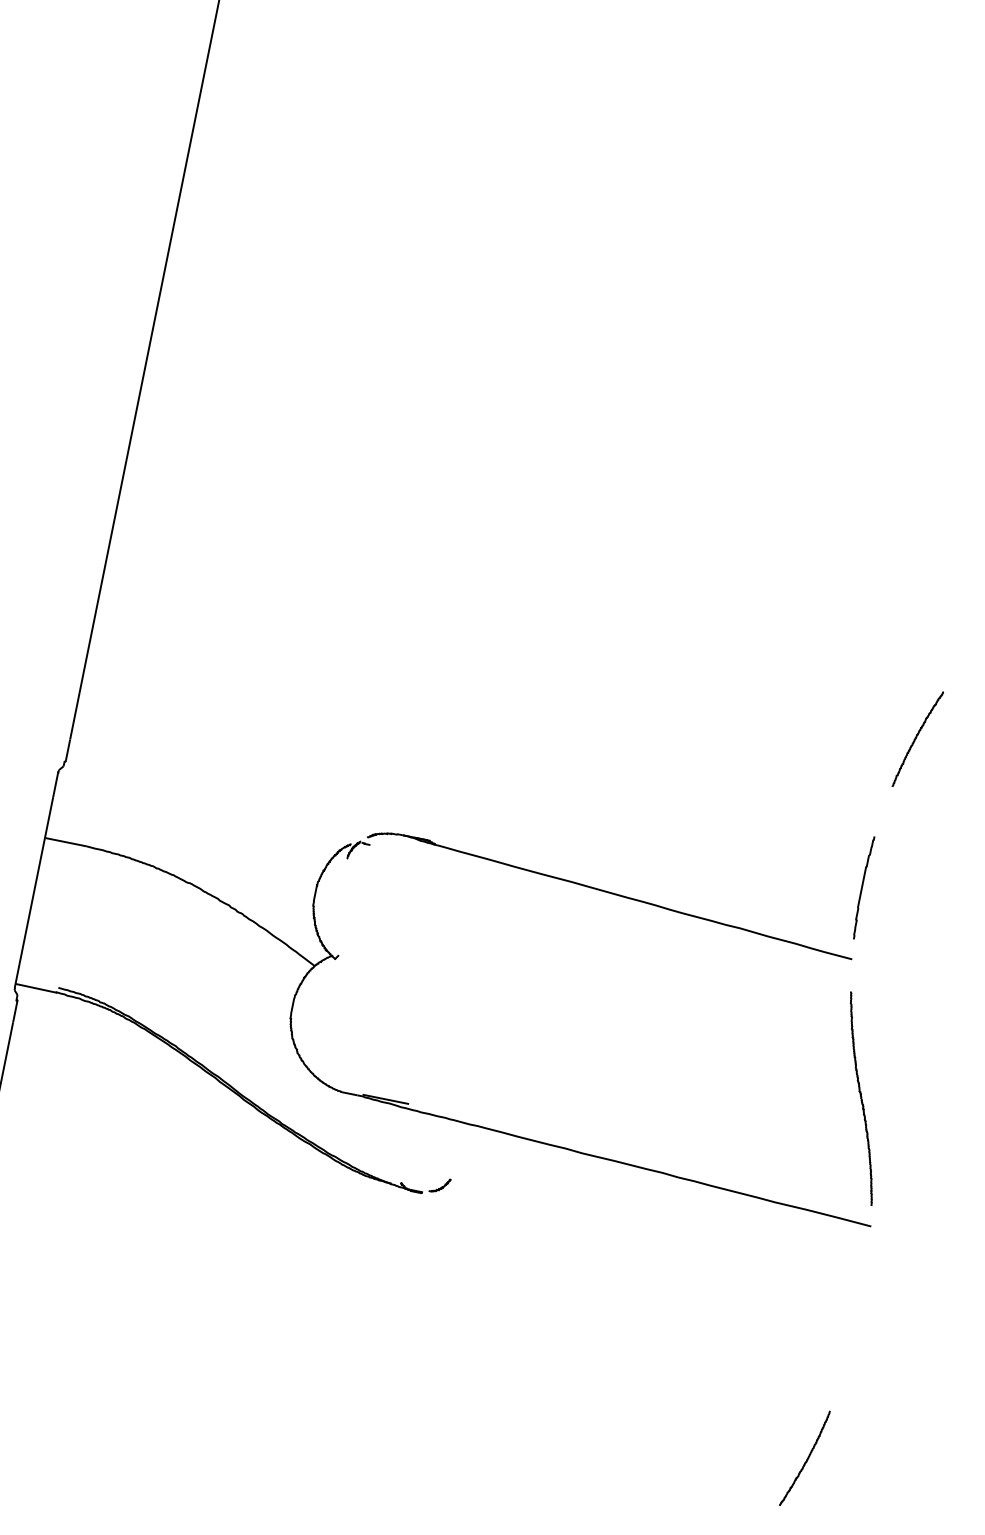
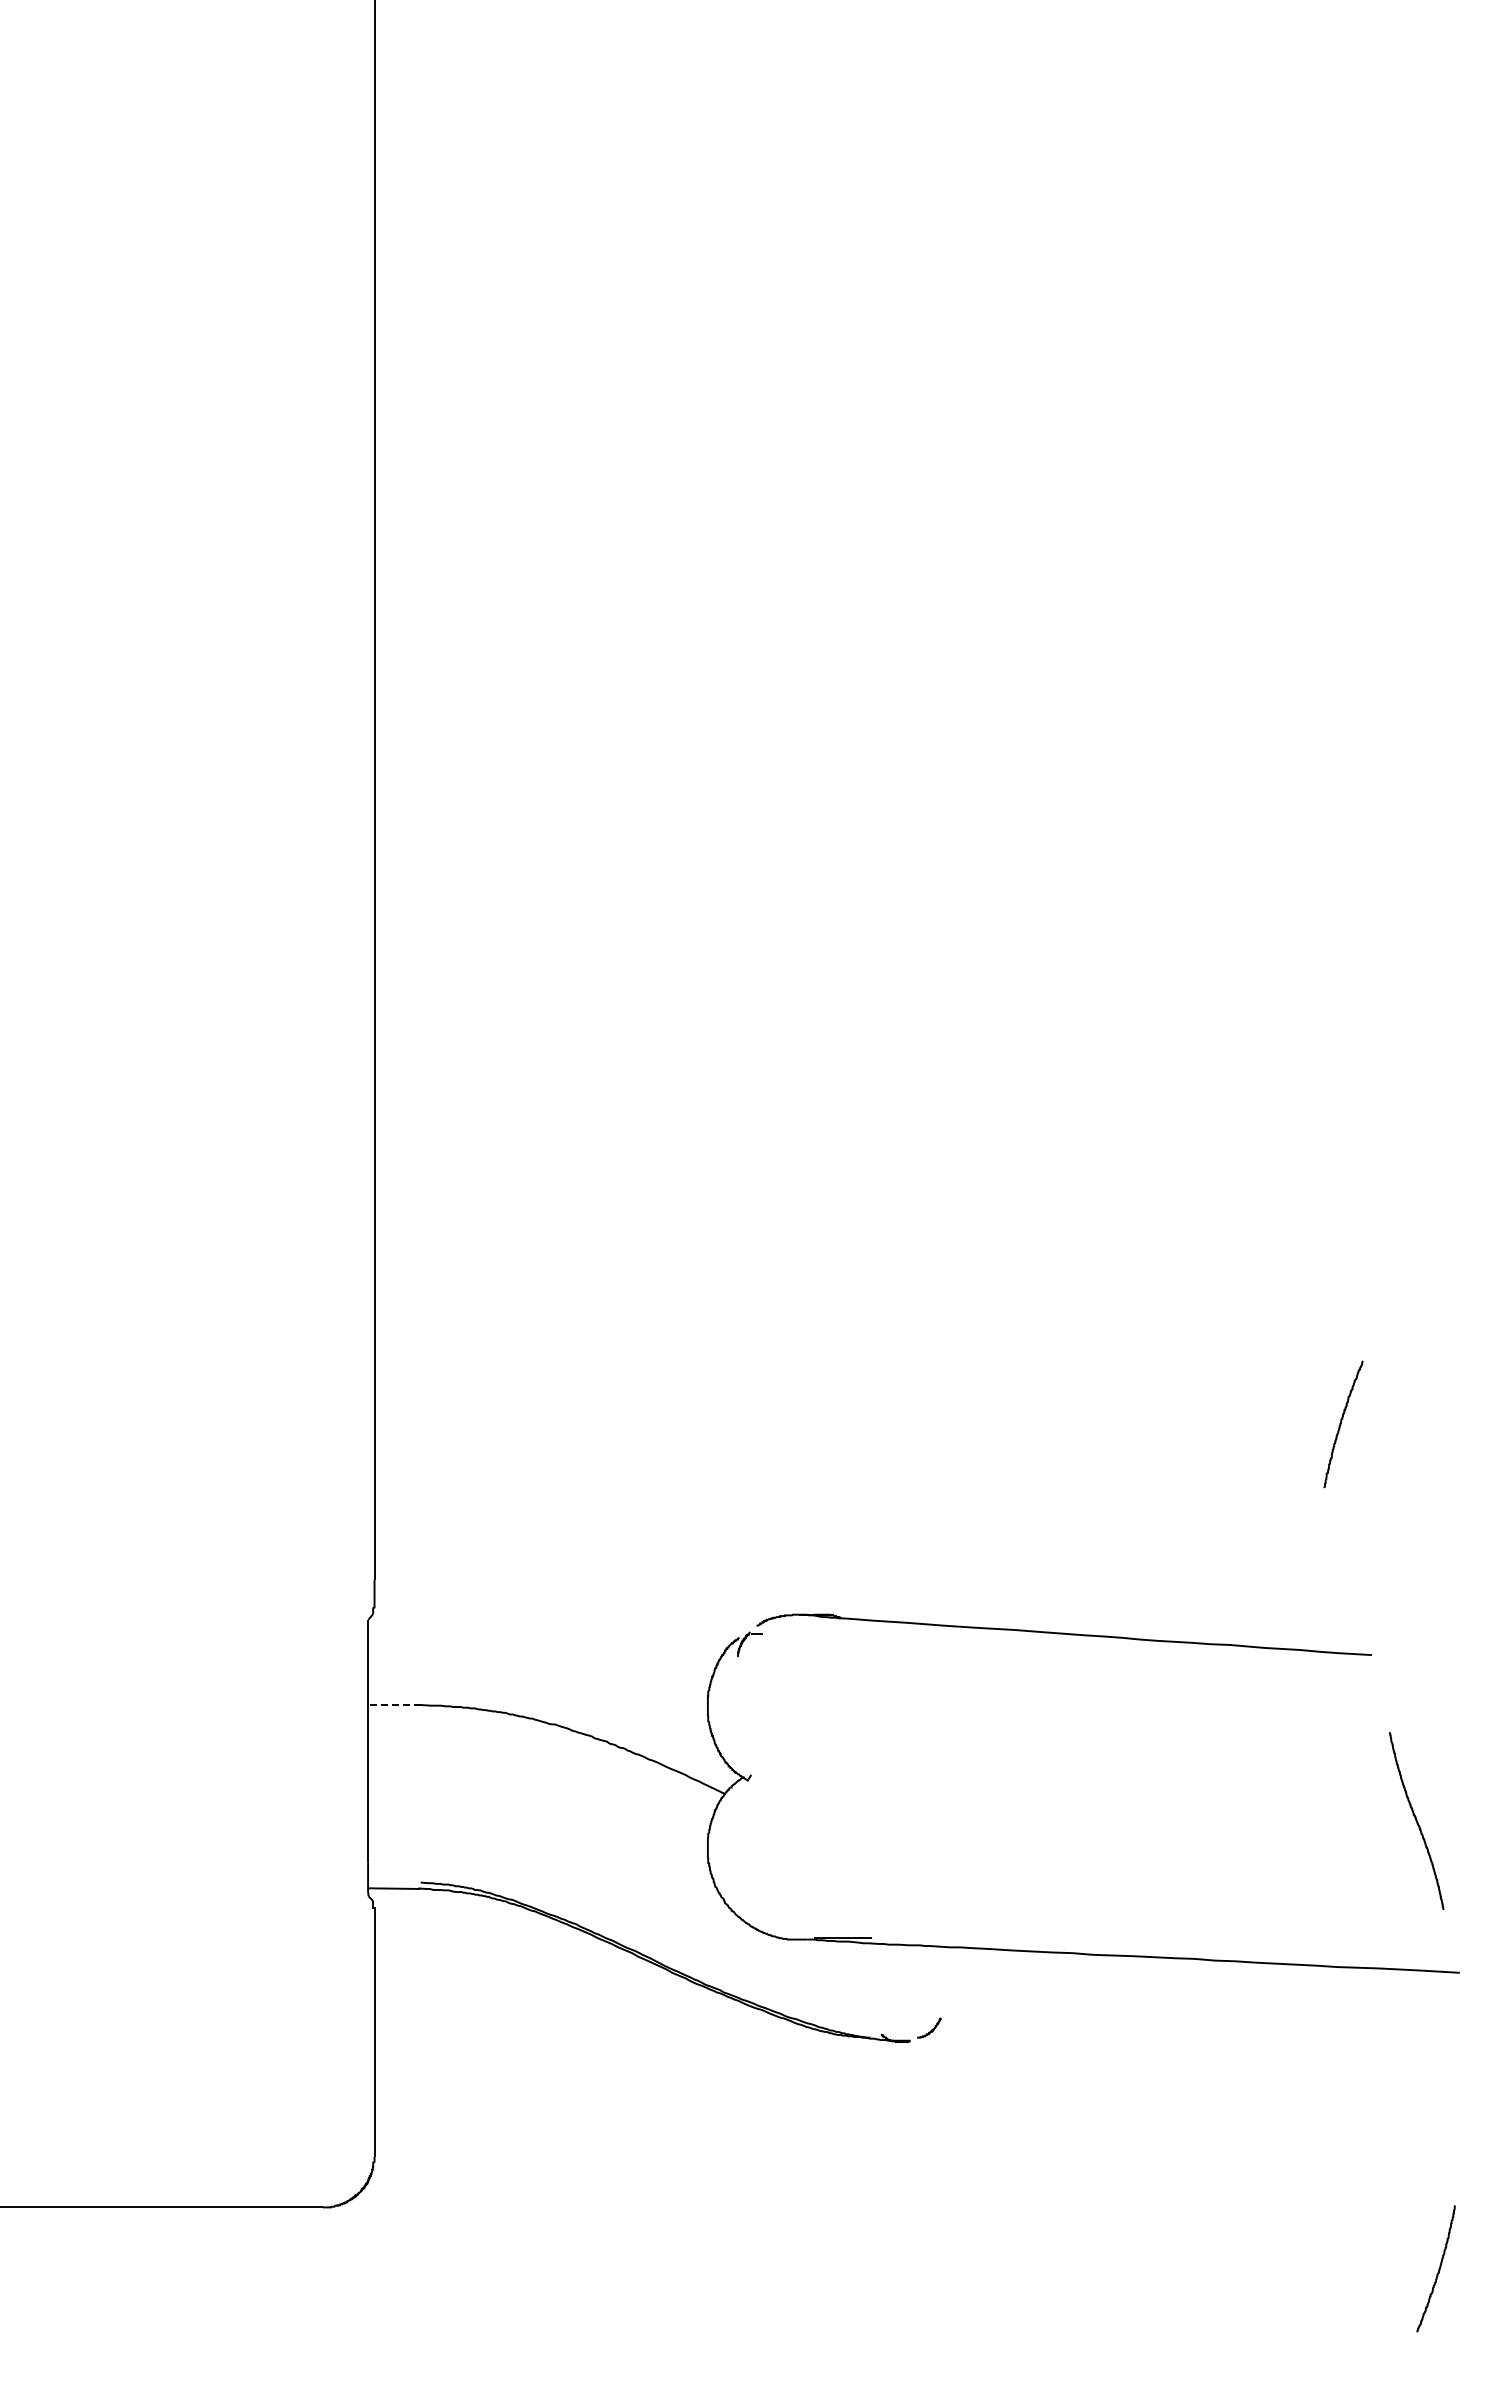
curve: (916, 738) -> (1341, 1424), moved
line: (65, 841) -> (393, 1704), solid -> dashed
curve: (862, 887) -> (1366, 1565), removed
part: (861, 1098) -> (1416, 1820), size x0.7

